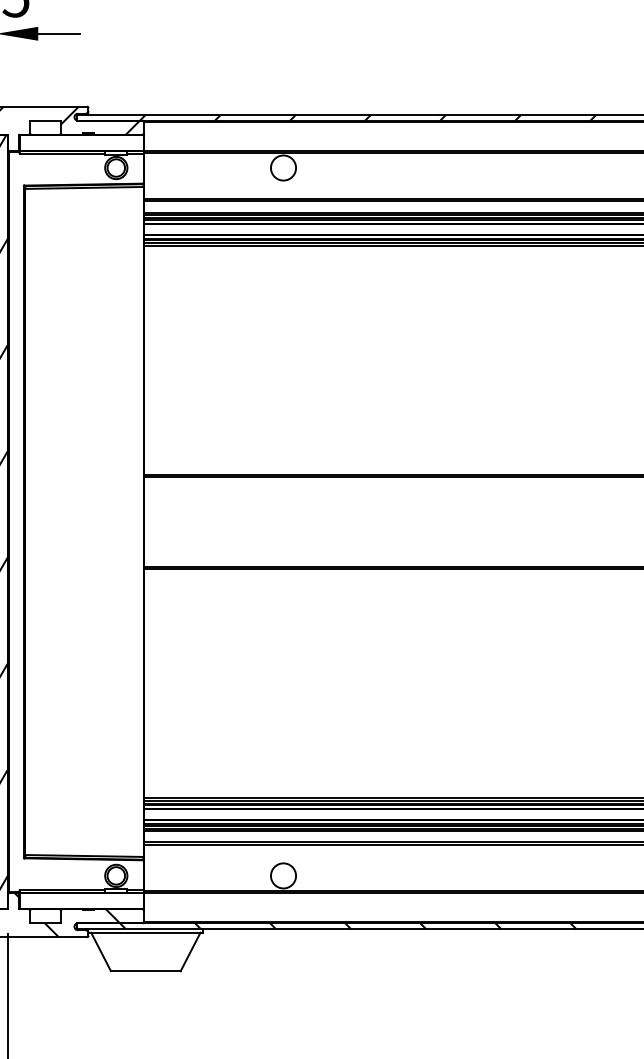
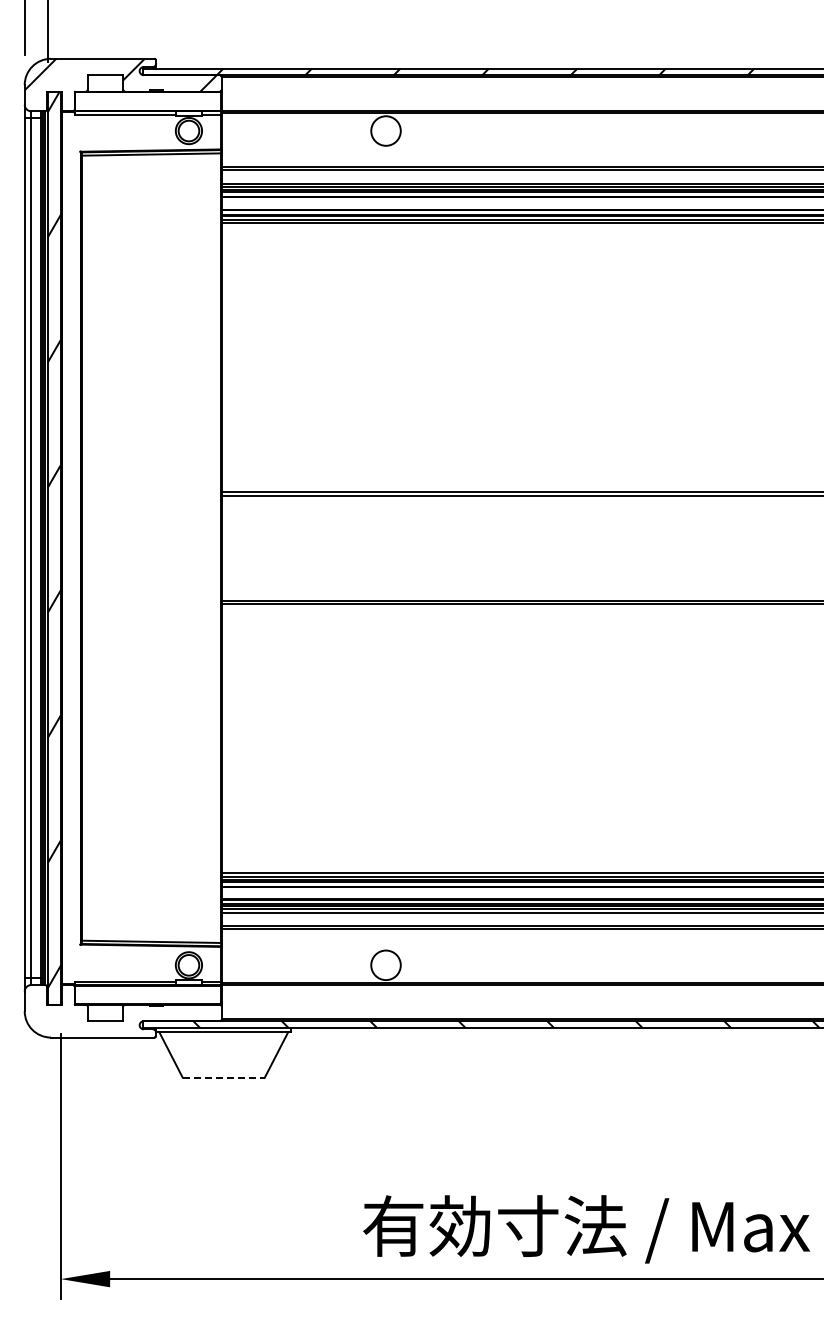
hatch: (66, 915) -> (130, 1011), removed
line: (146, 971) -> (224, 1077), solid -> dashed

